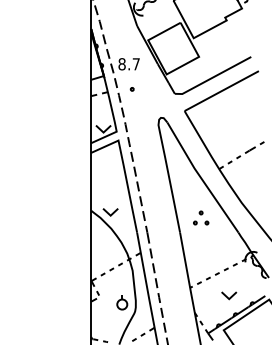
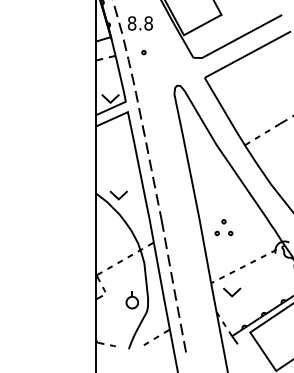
text: (135, 64) -> (147, 23), 8.7 -> 8.8
part: (201, 217) -> (224, 227), moved
part: (229, 295) -> (232, 292), moved

